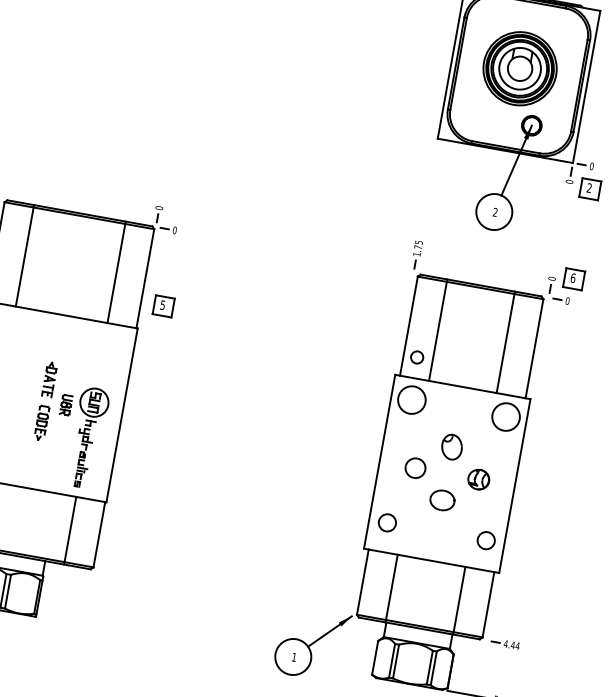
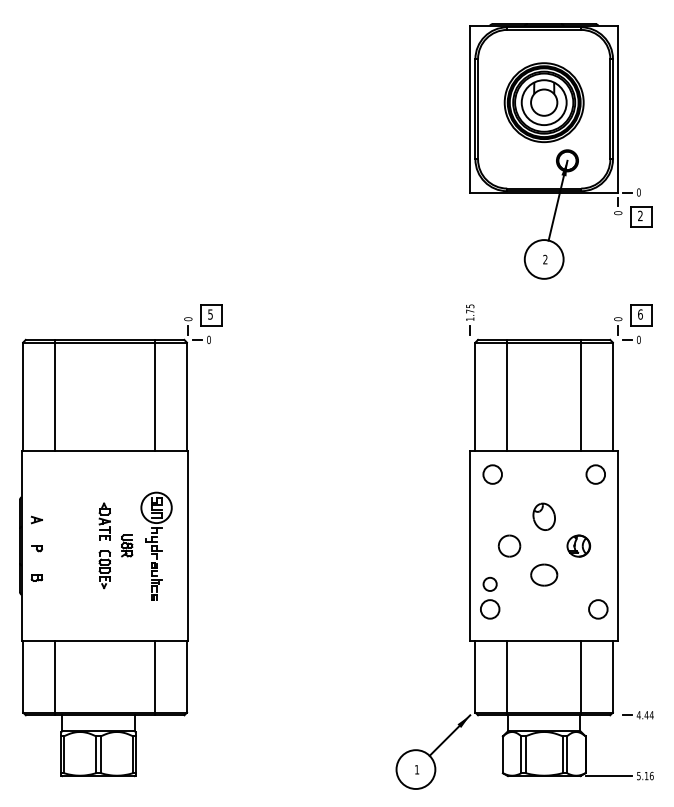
part: (163, 306) -> (211, 315), moved
circle: (416, 356) -> (489, 583), moved
circle: (411, 399) -> (492, 474), size x0.62
circle: (505, 416) -> (595, 474), size x0.62
part: (88, 437) -> (156, 545), moved

